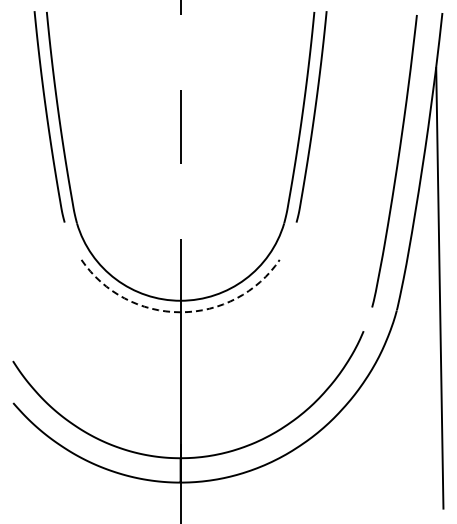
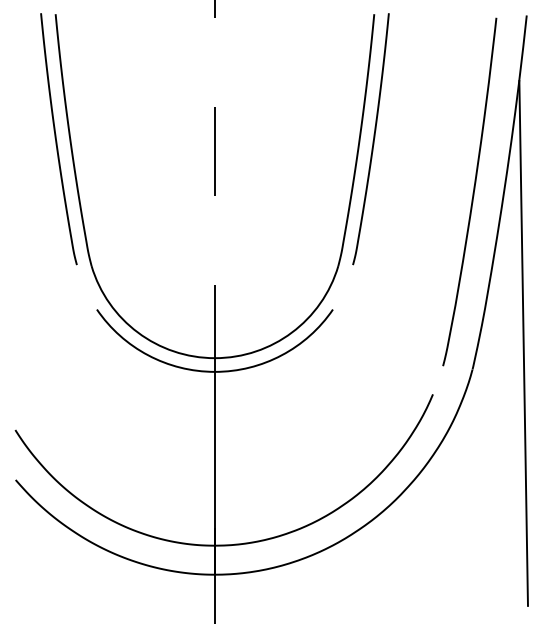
arc: (180, 312) -> (214, 372), dashed -> solid

